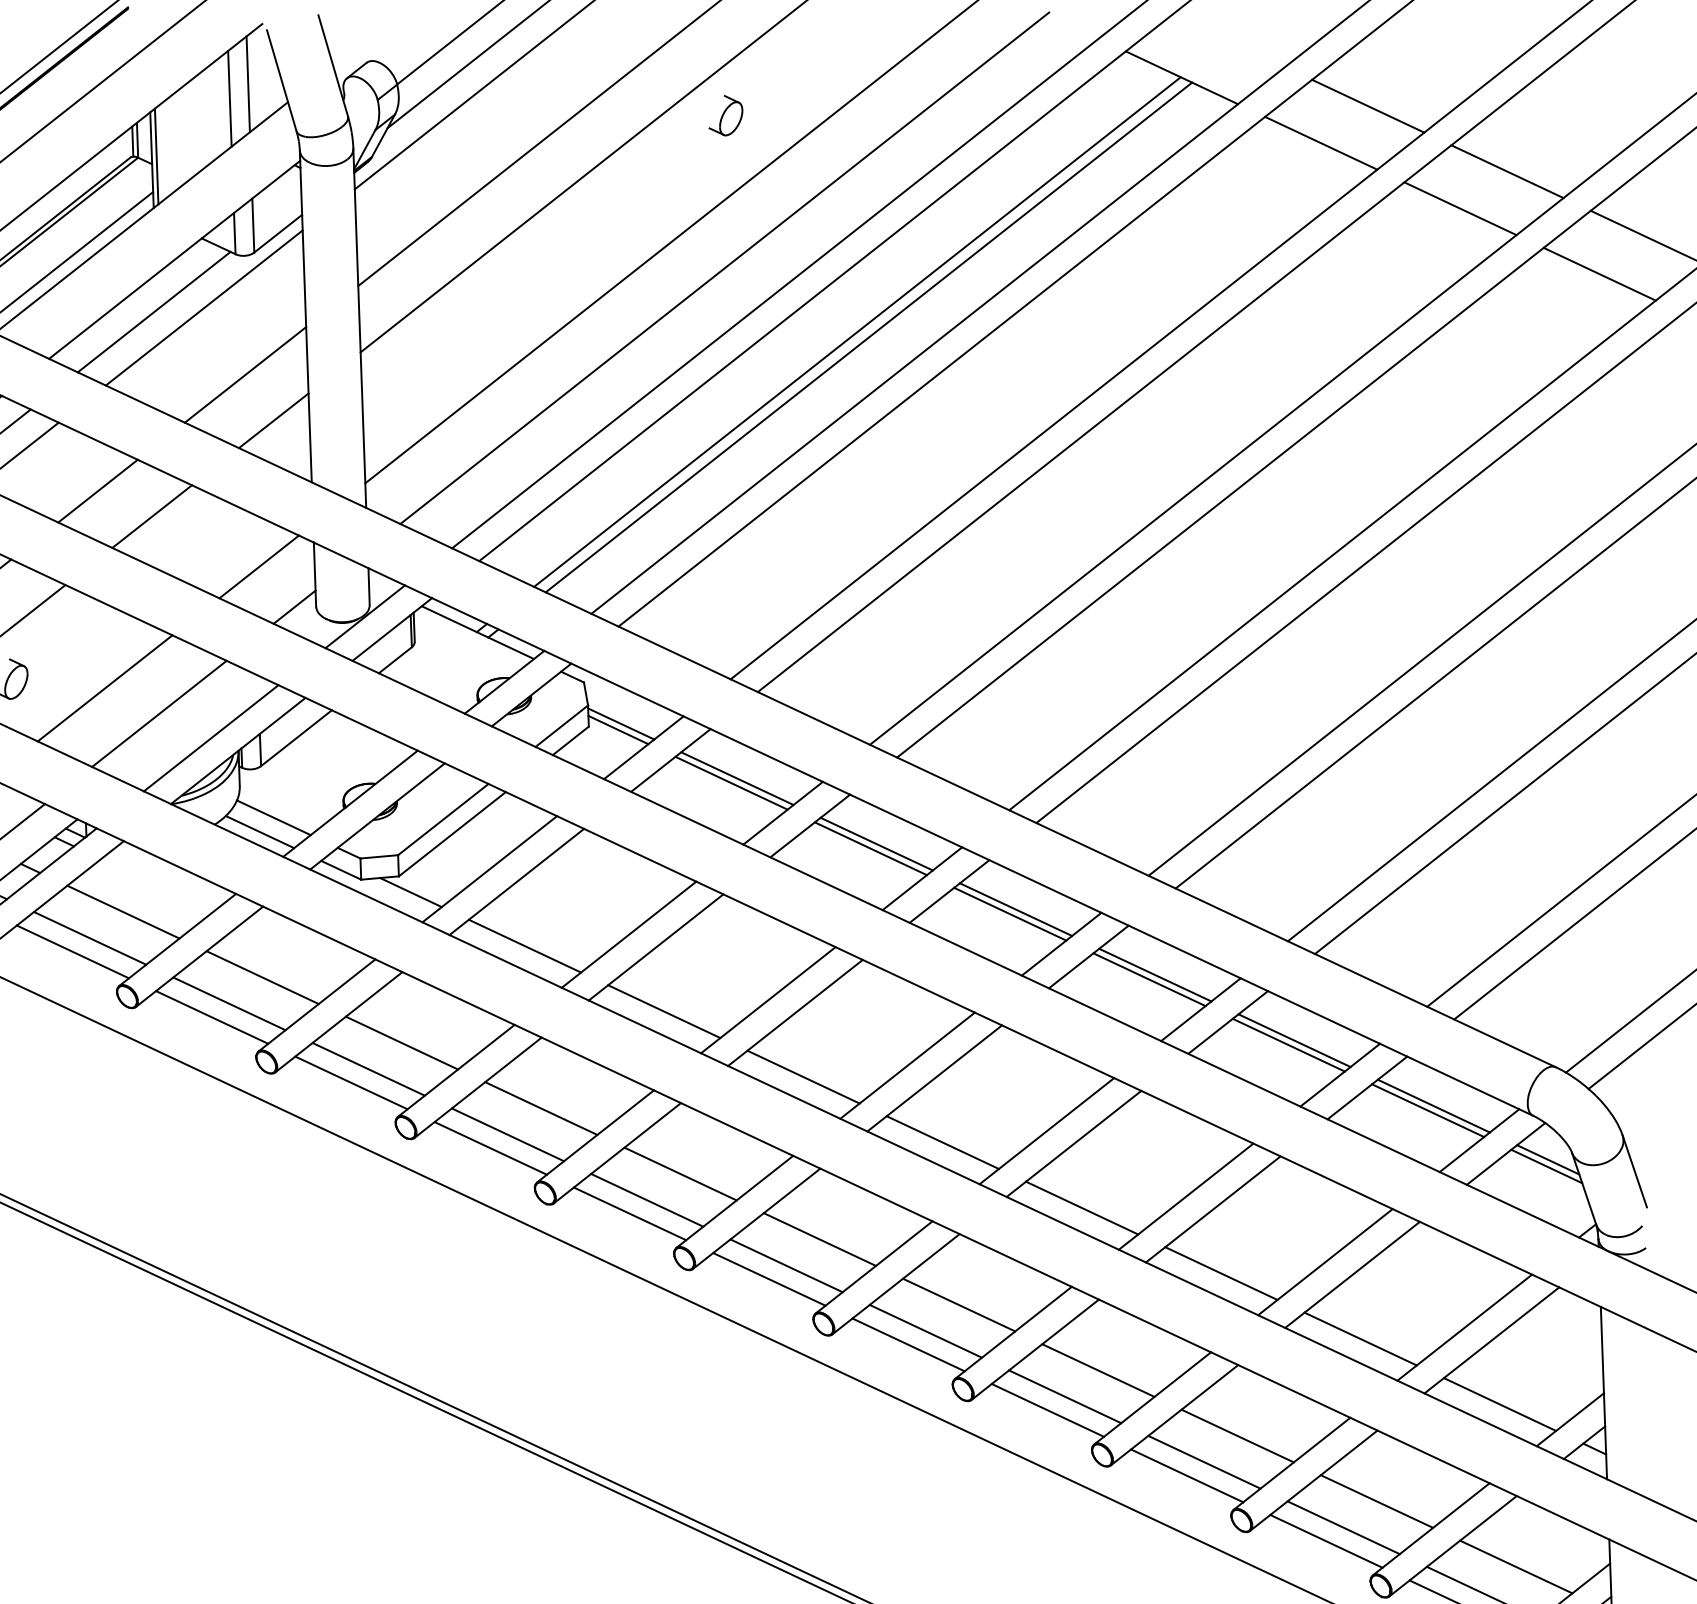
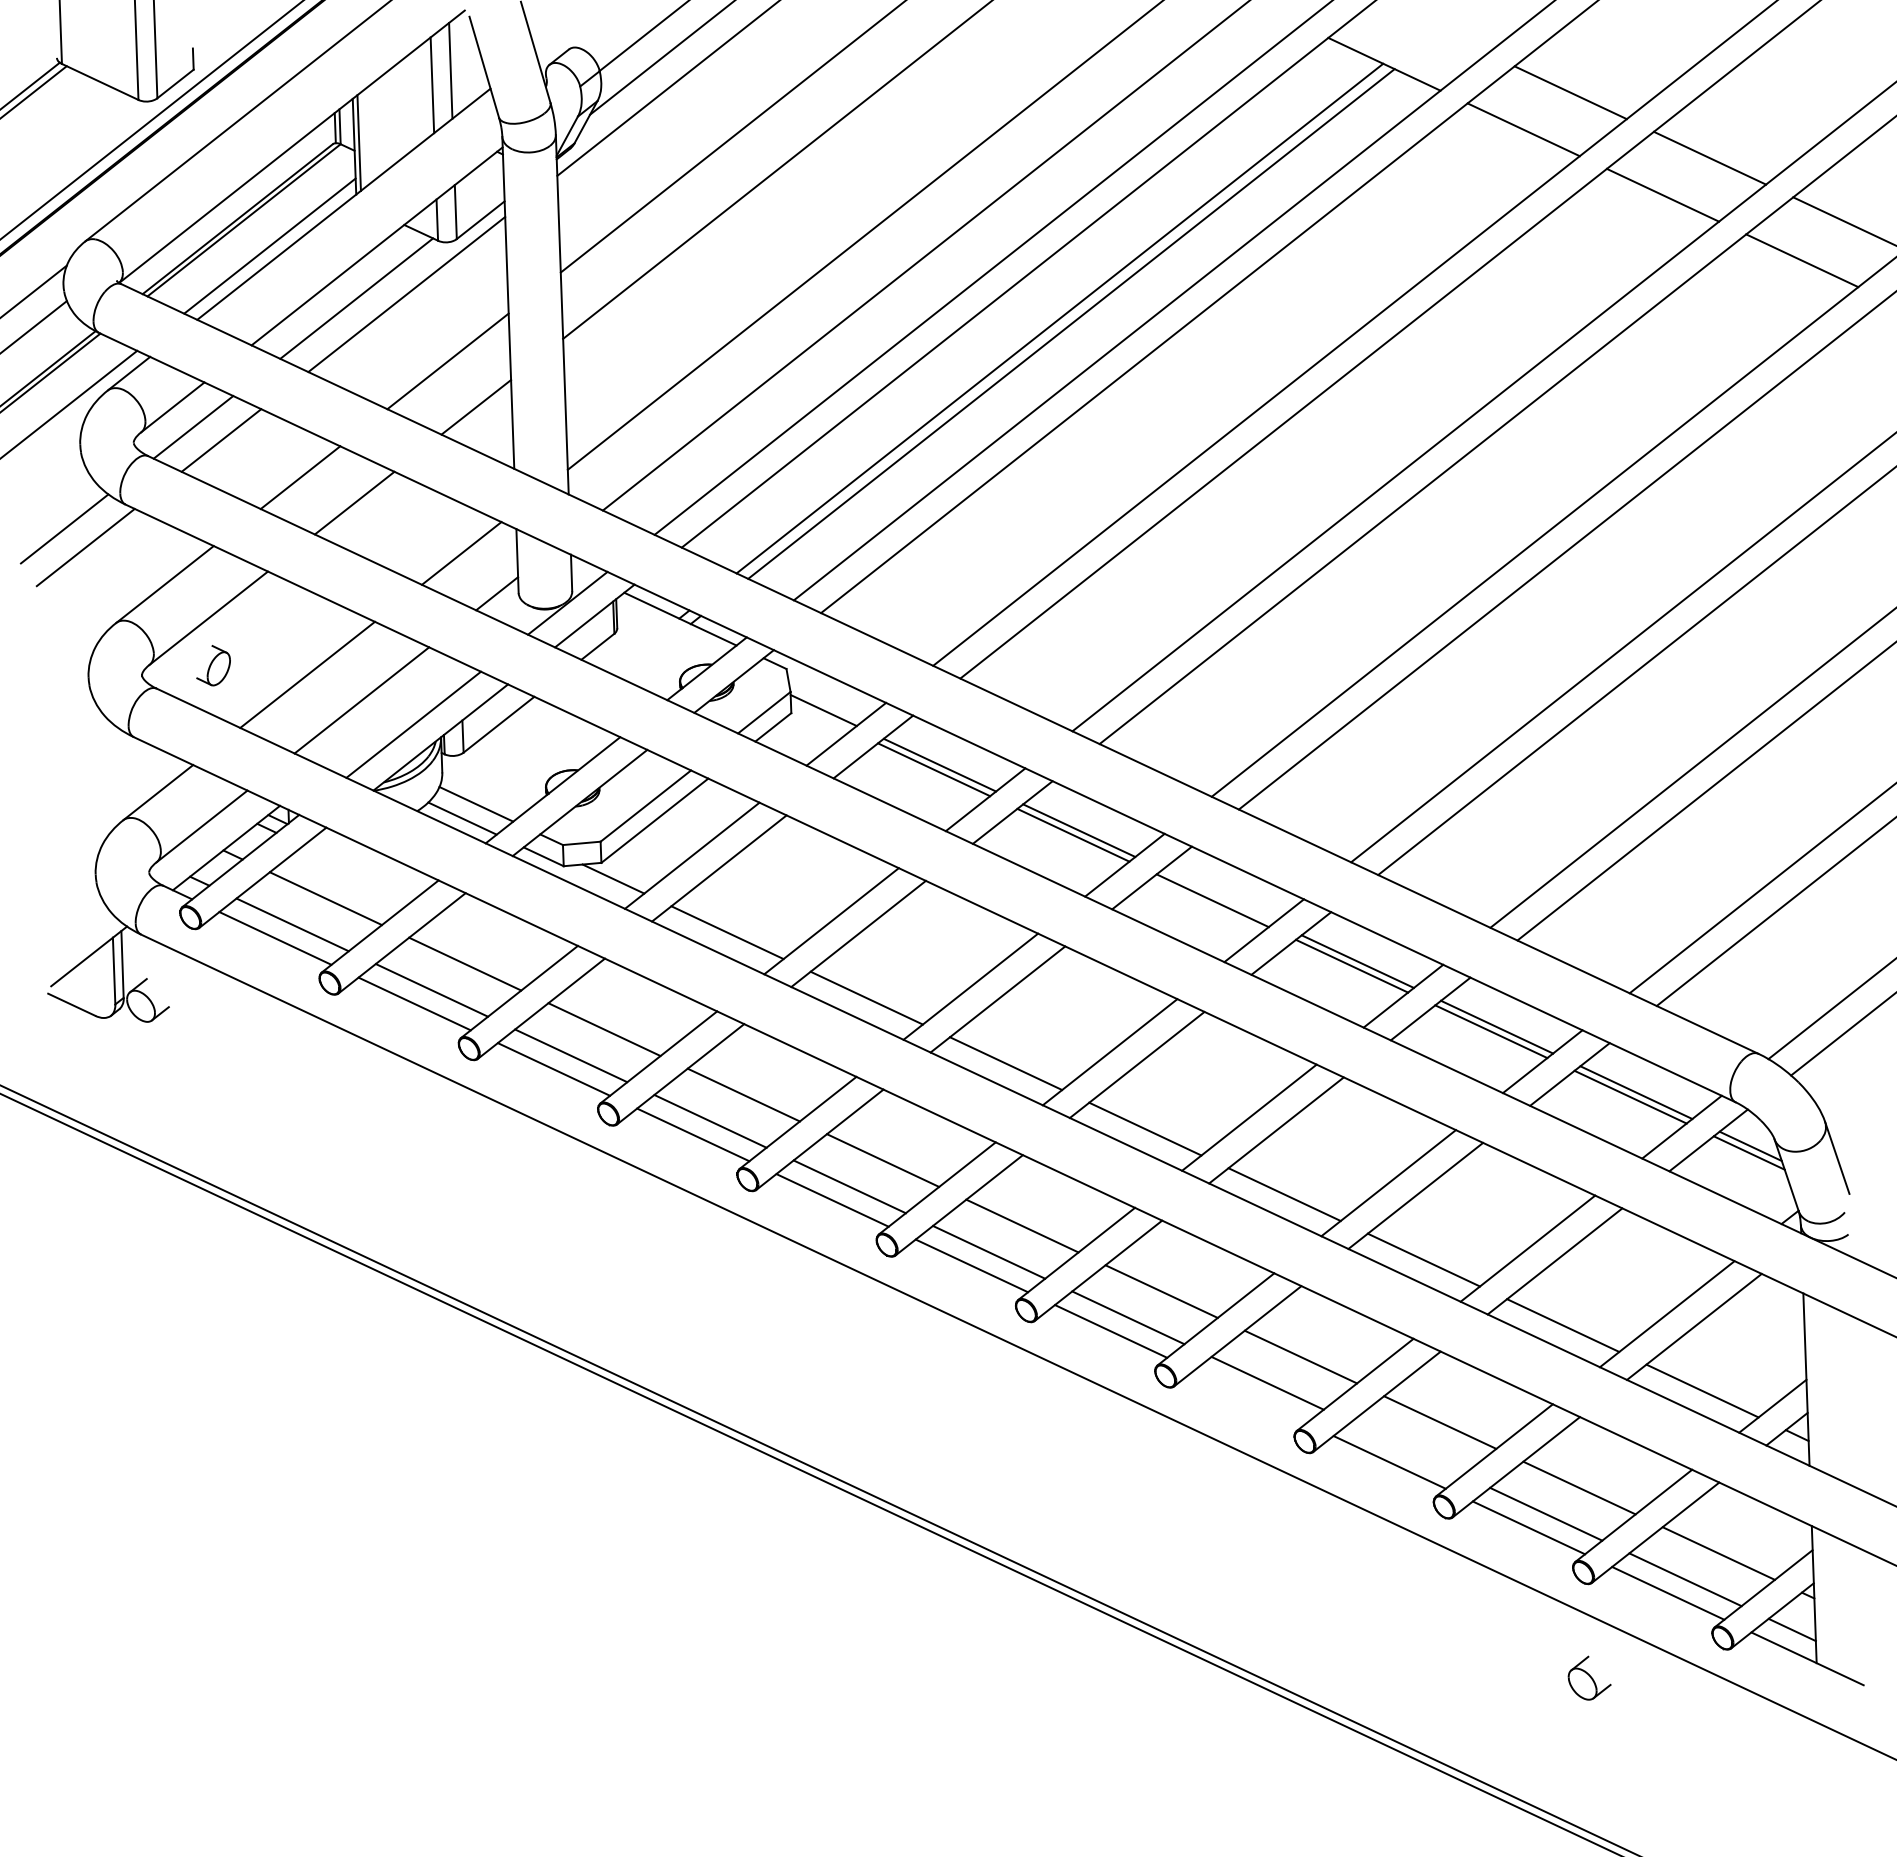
part: (725, 114) -> (928, 101), removed
line: (617, 729) -> (820, 716), removed
line: (1015, 908) -> (1218, 895), removed
line: (1047, 1409) -> (1250, 1396), removed
line: (1203, 1461) -> (1406, 1448), removed

